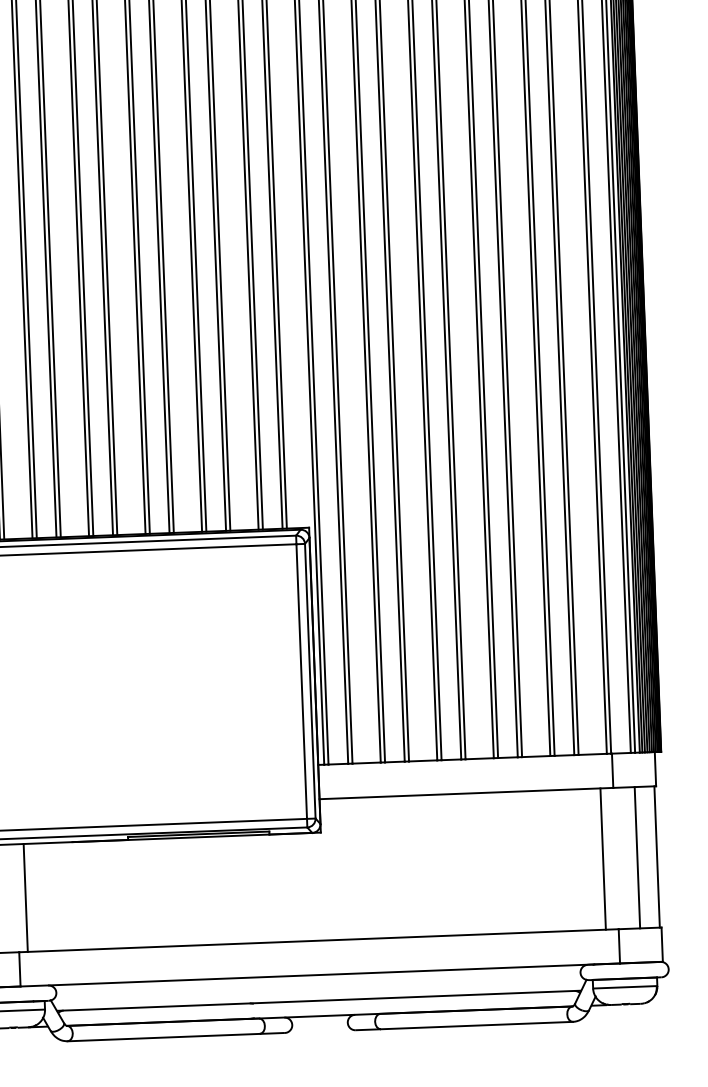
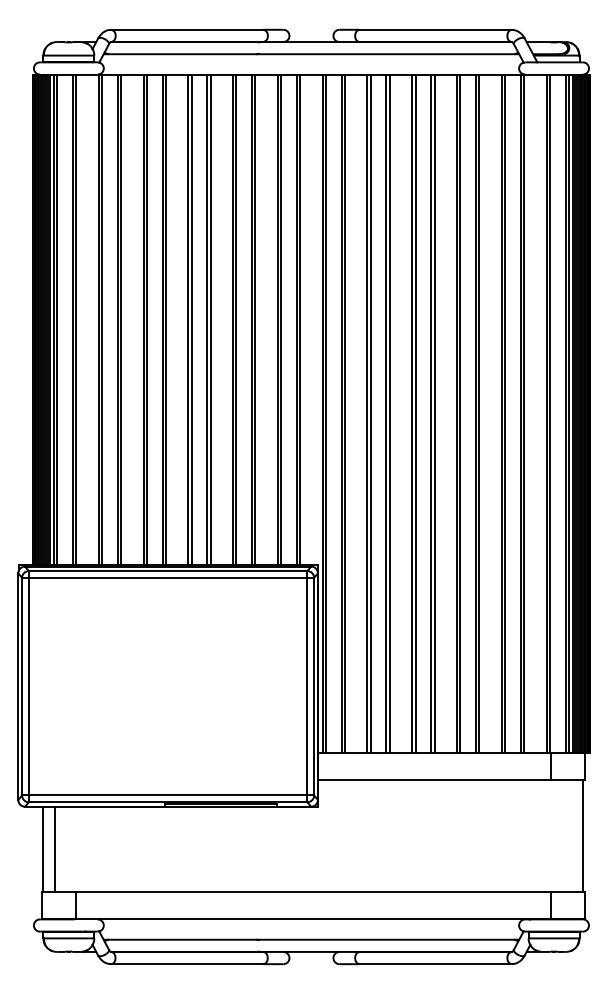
line: (637, 858) -> (567, 836), removed
line: (603, 859) -> (540, 836), removed
line: (25, 897) -> (82, 849), removed

